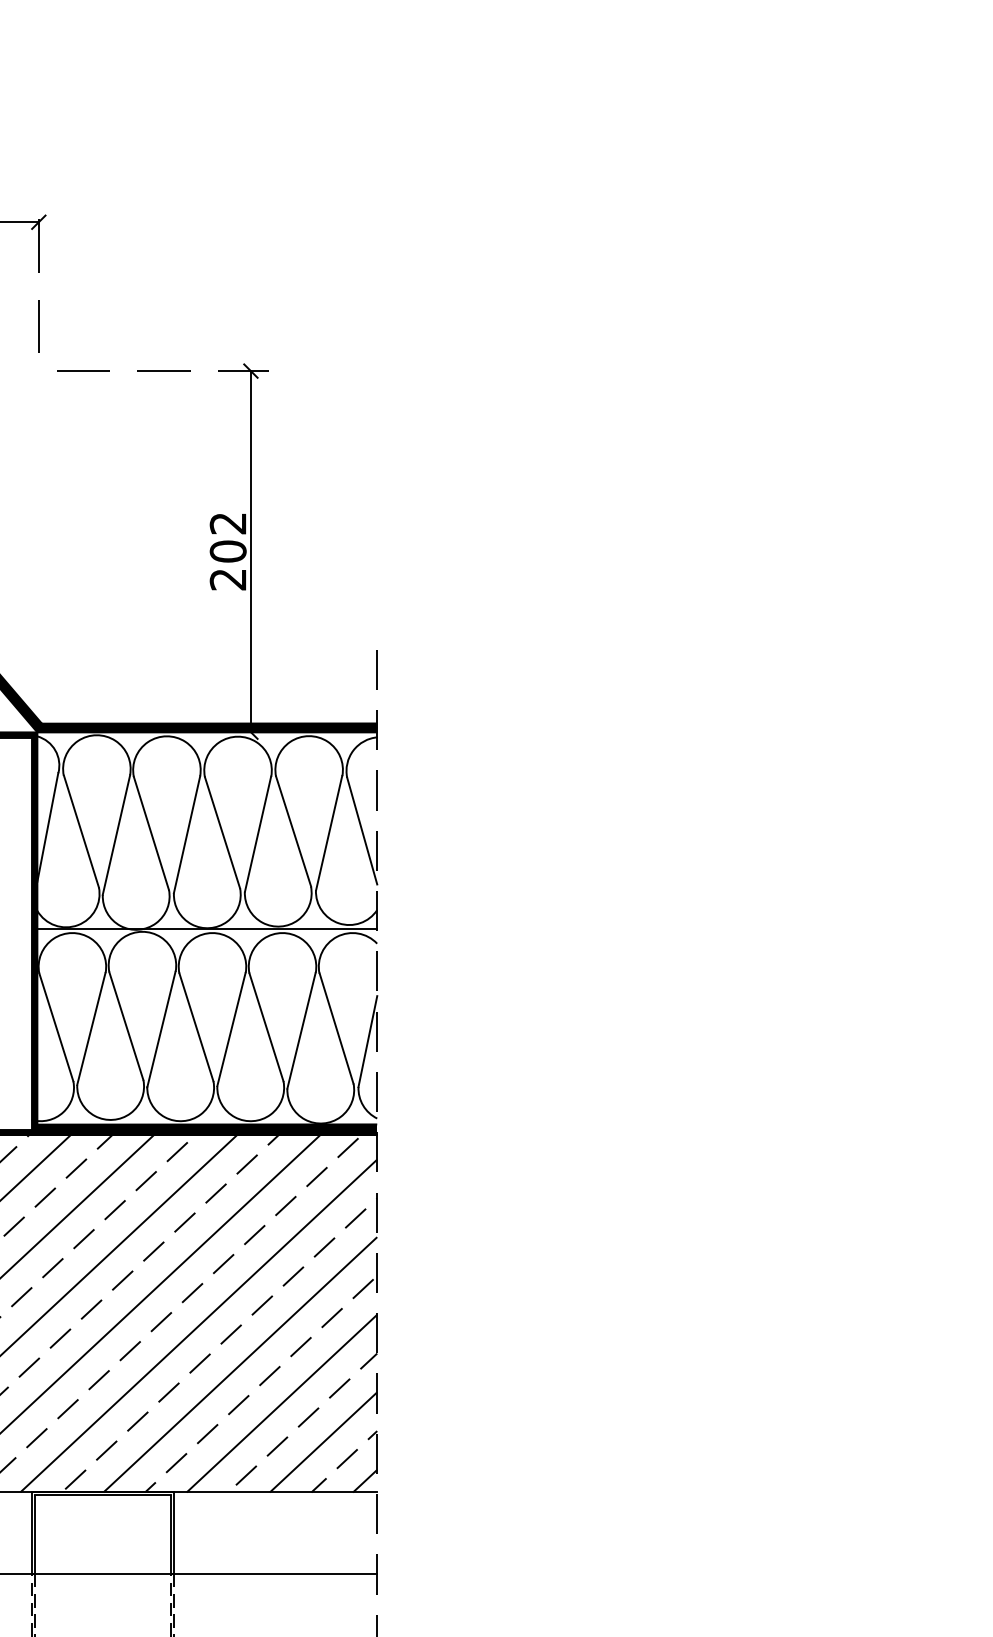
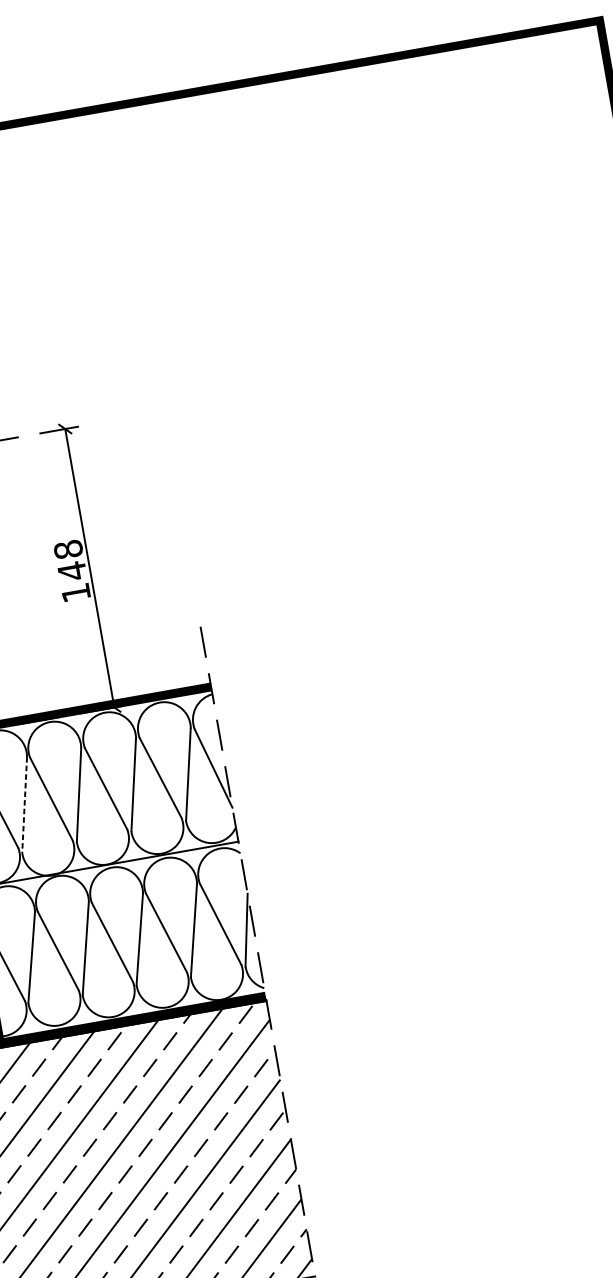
text: (227, 551) -> (71, 571), 202 -> 148
line: (116, 835) -> (24, 805), solid -> dashed

